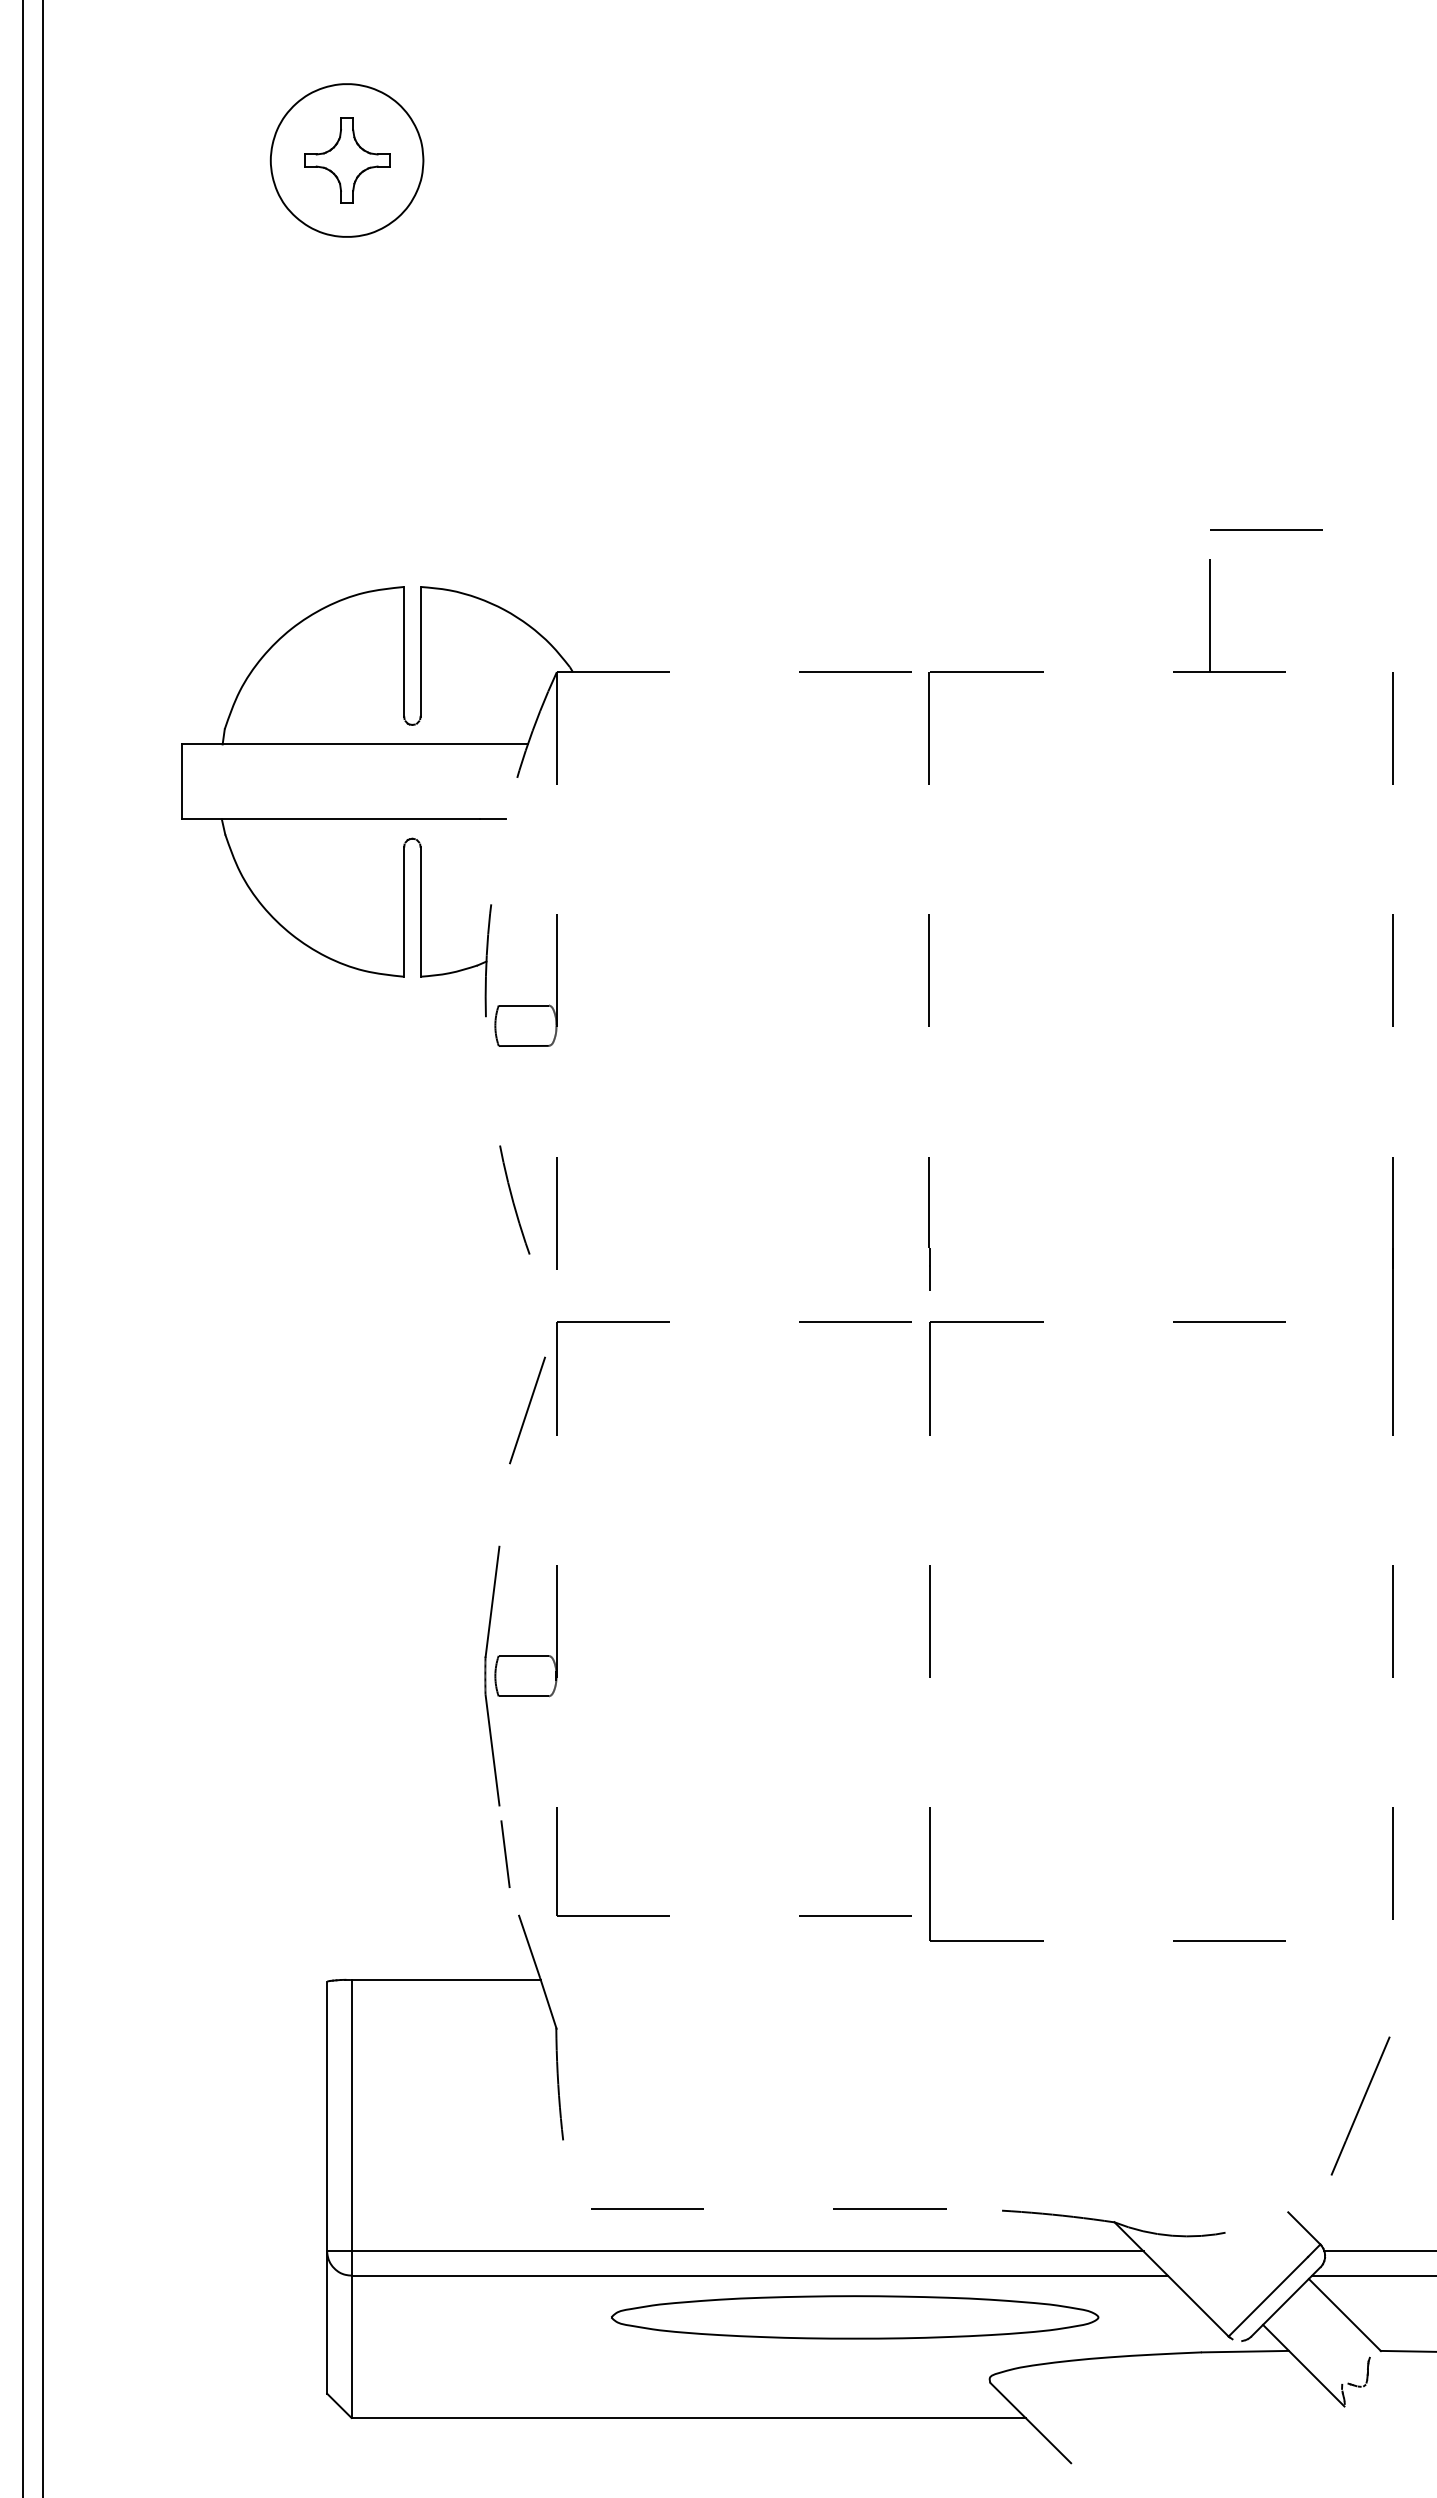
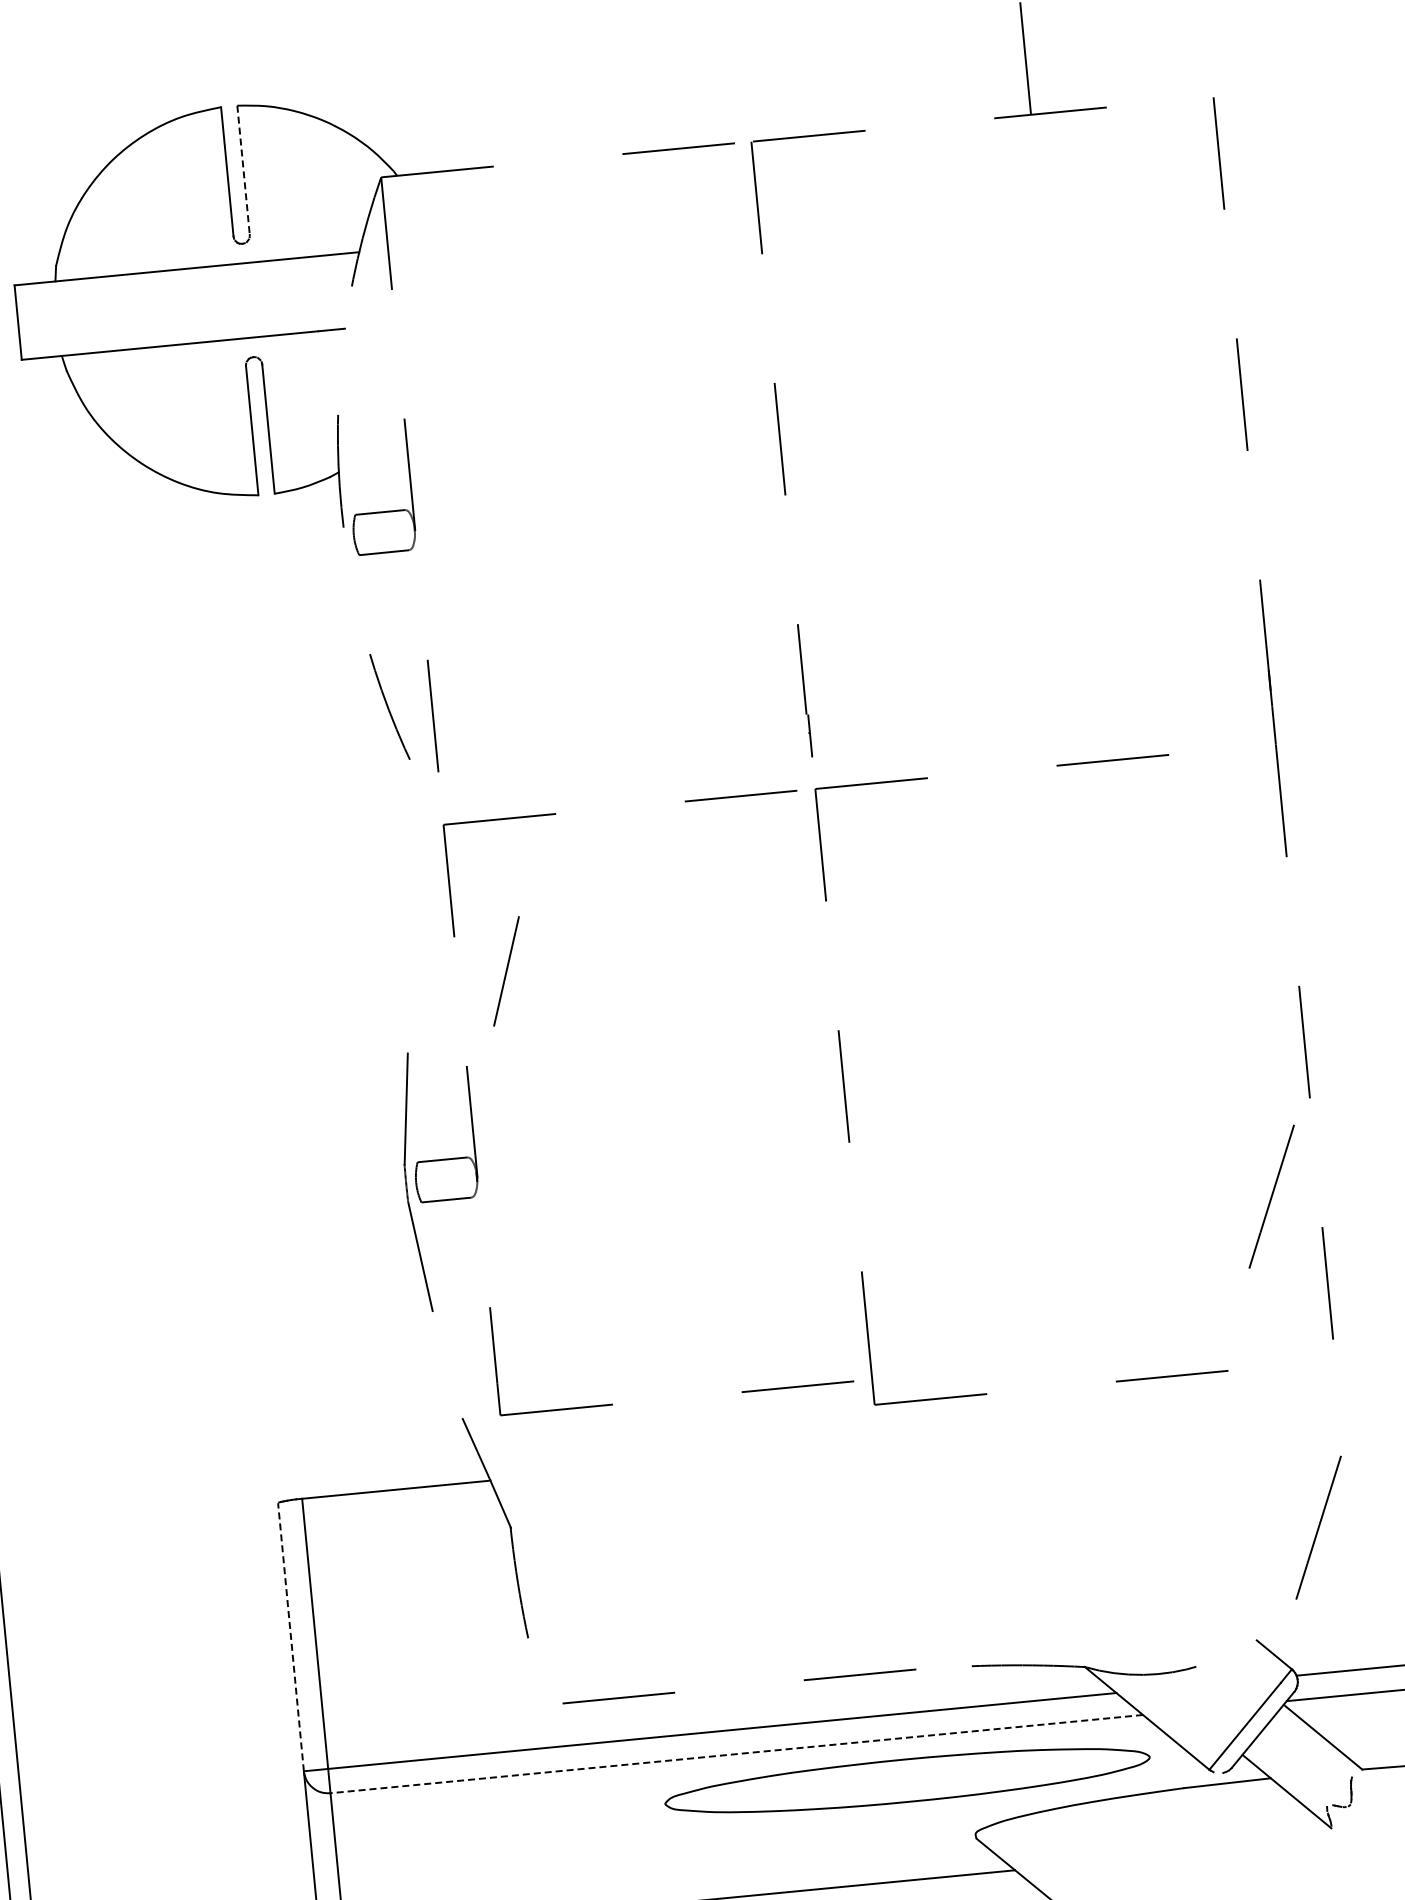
line: (420, 651) -> (243, 169), solid -> dashed
line: (527, 1410) -> (506, 971), moved
line: (1345, 1771) -> (1271, 1196), added
line: (505, 1854) -> (443, 1359), removed
line: (327, 2116) -> (291, 1637), solid -> dashed
line: (759, 2275) -> (736, 1753), solid -> dashed
part: (855, 2317) -> (907, 1780), moved

